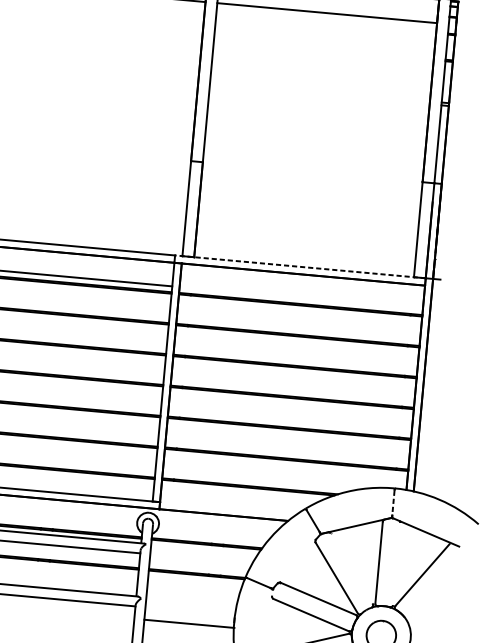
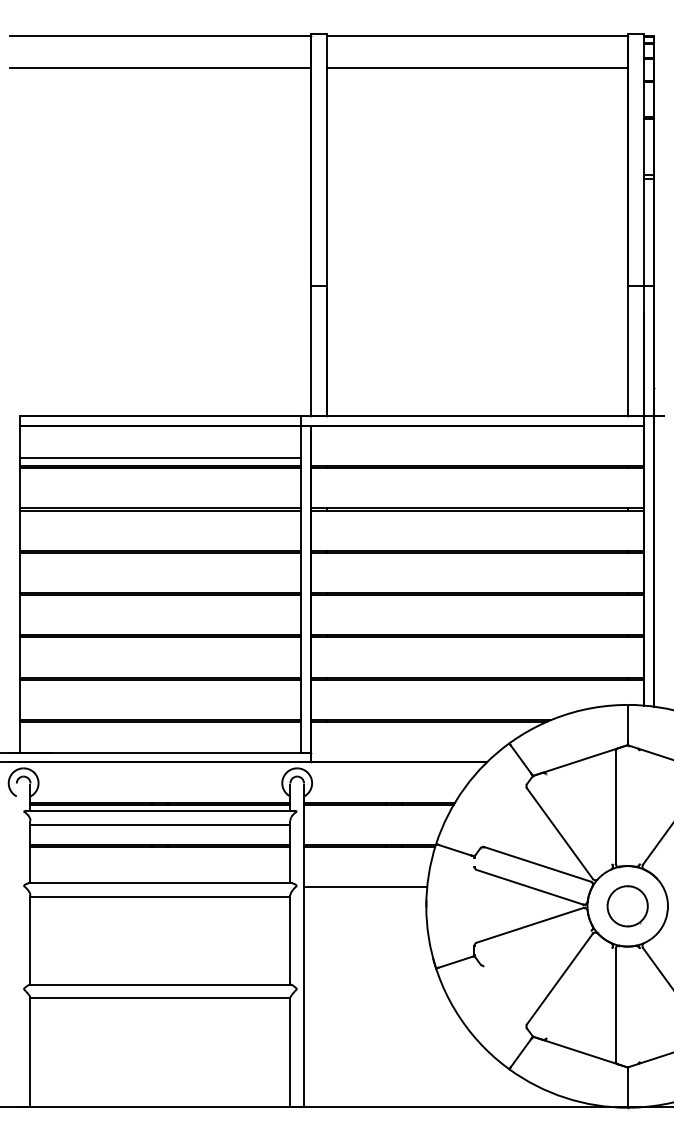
line: (300, 266) -> (472, 415), dashed -> solid
line: (393, 502) -> (627, 724), dashed -> solid
line: (189, 624) -> (365, 887), moved

